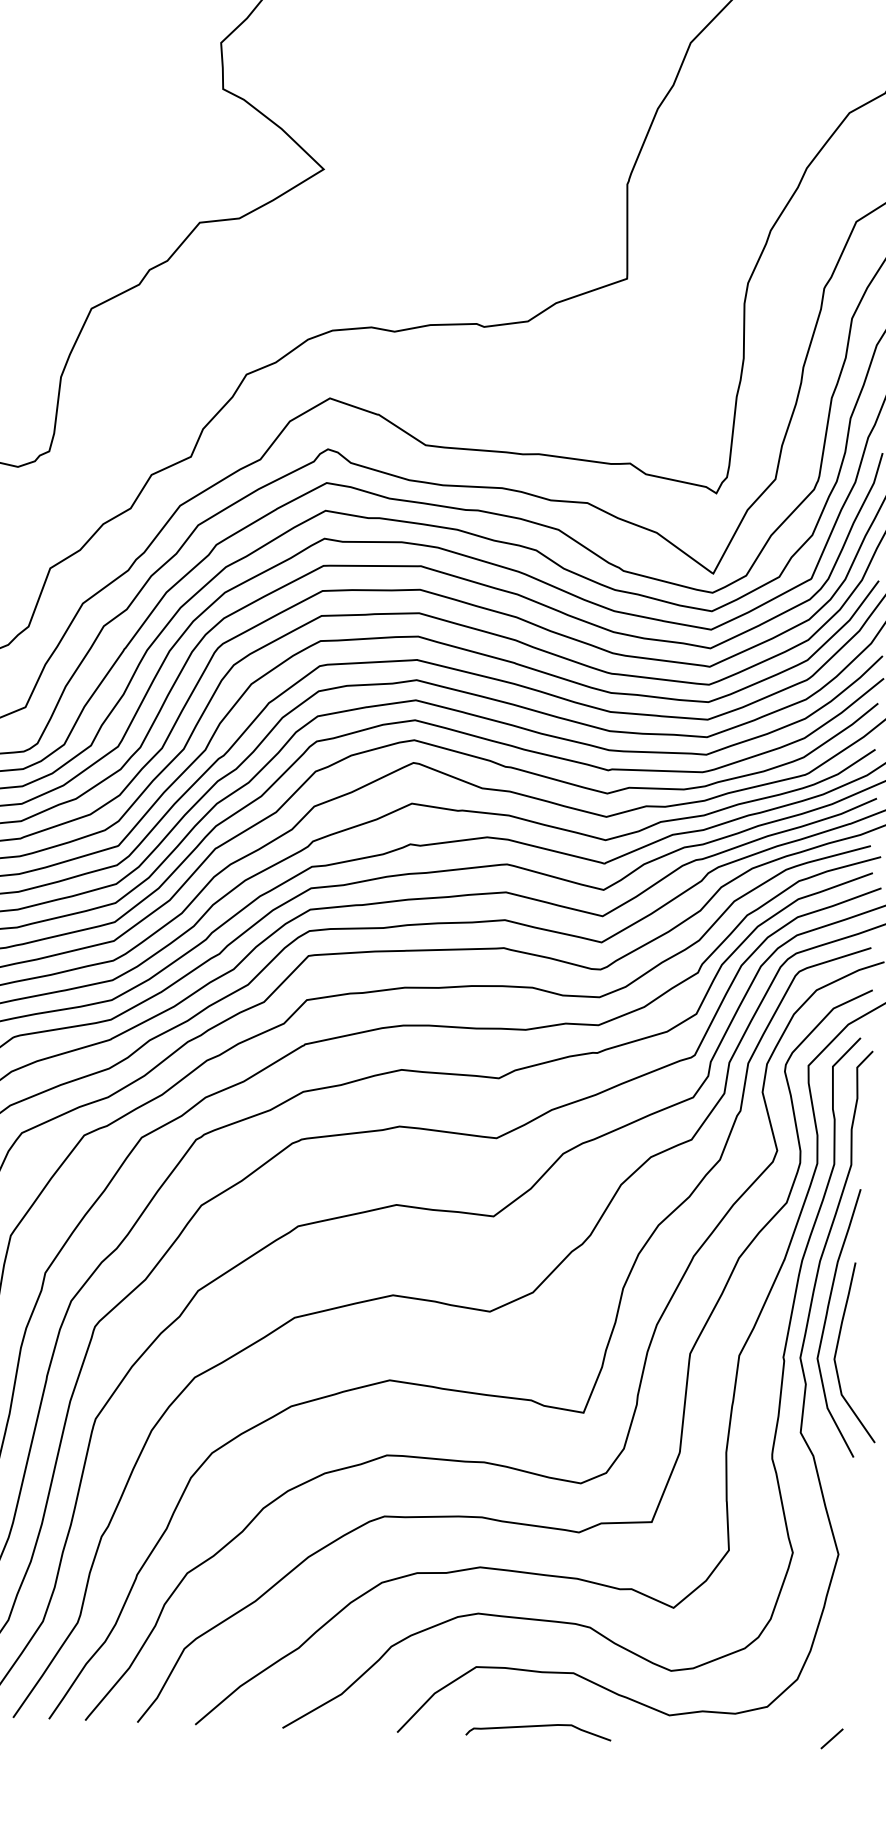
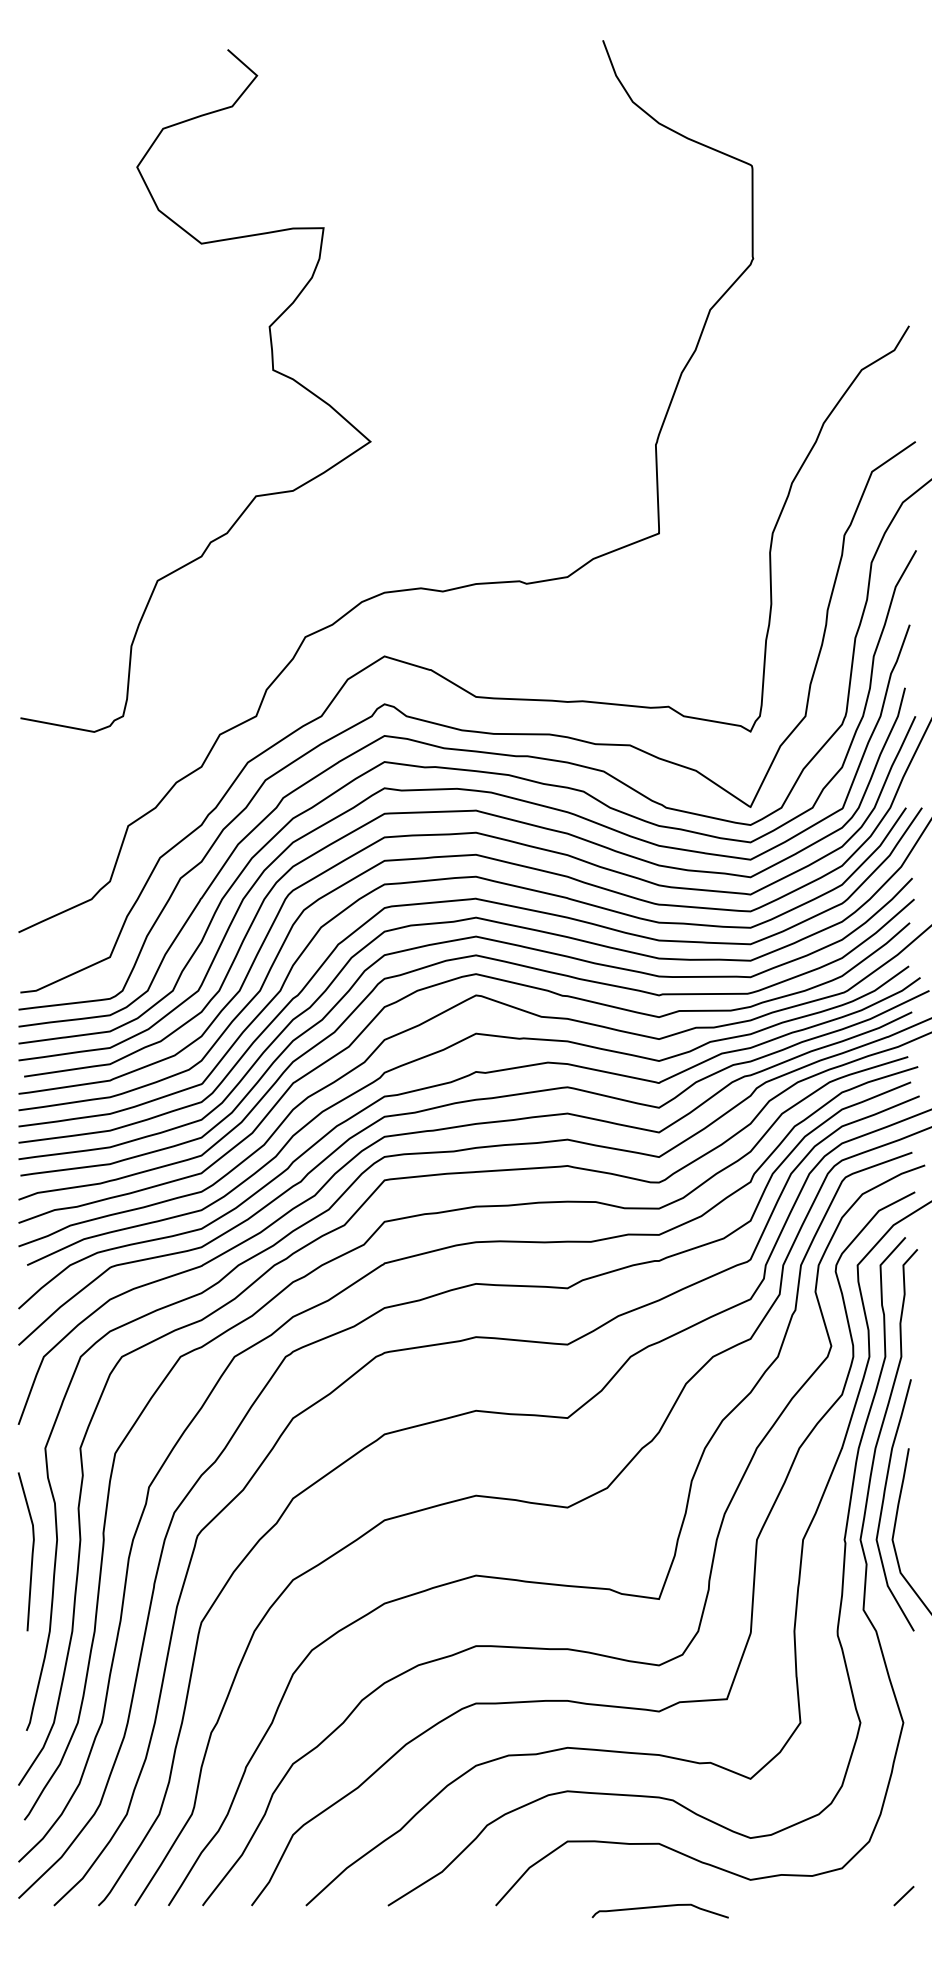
curve: (537, 1726) -> (659, 1907), moved

